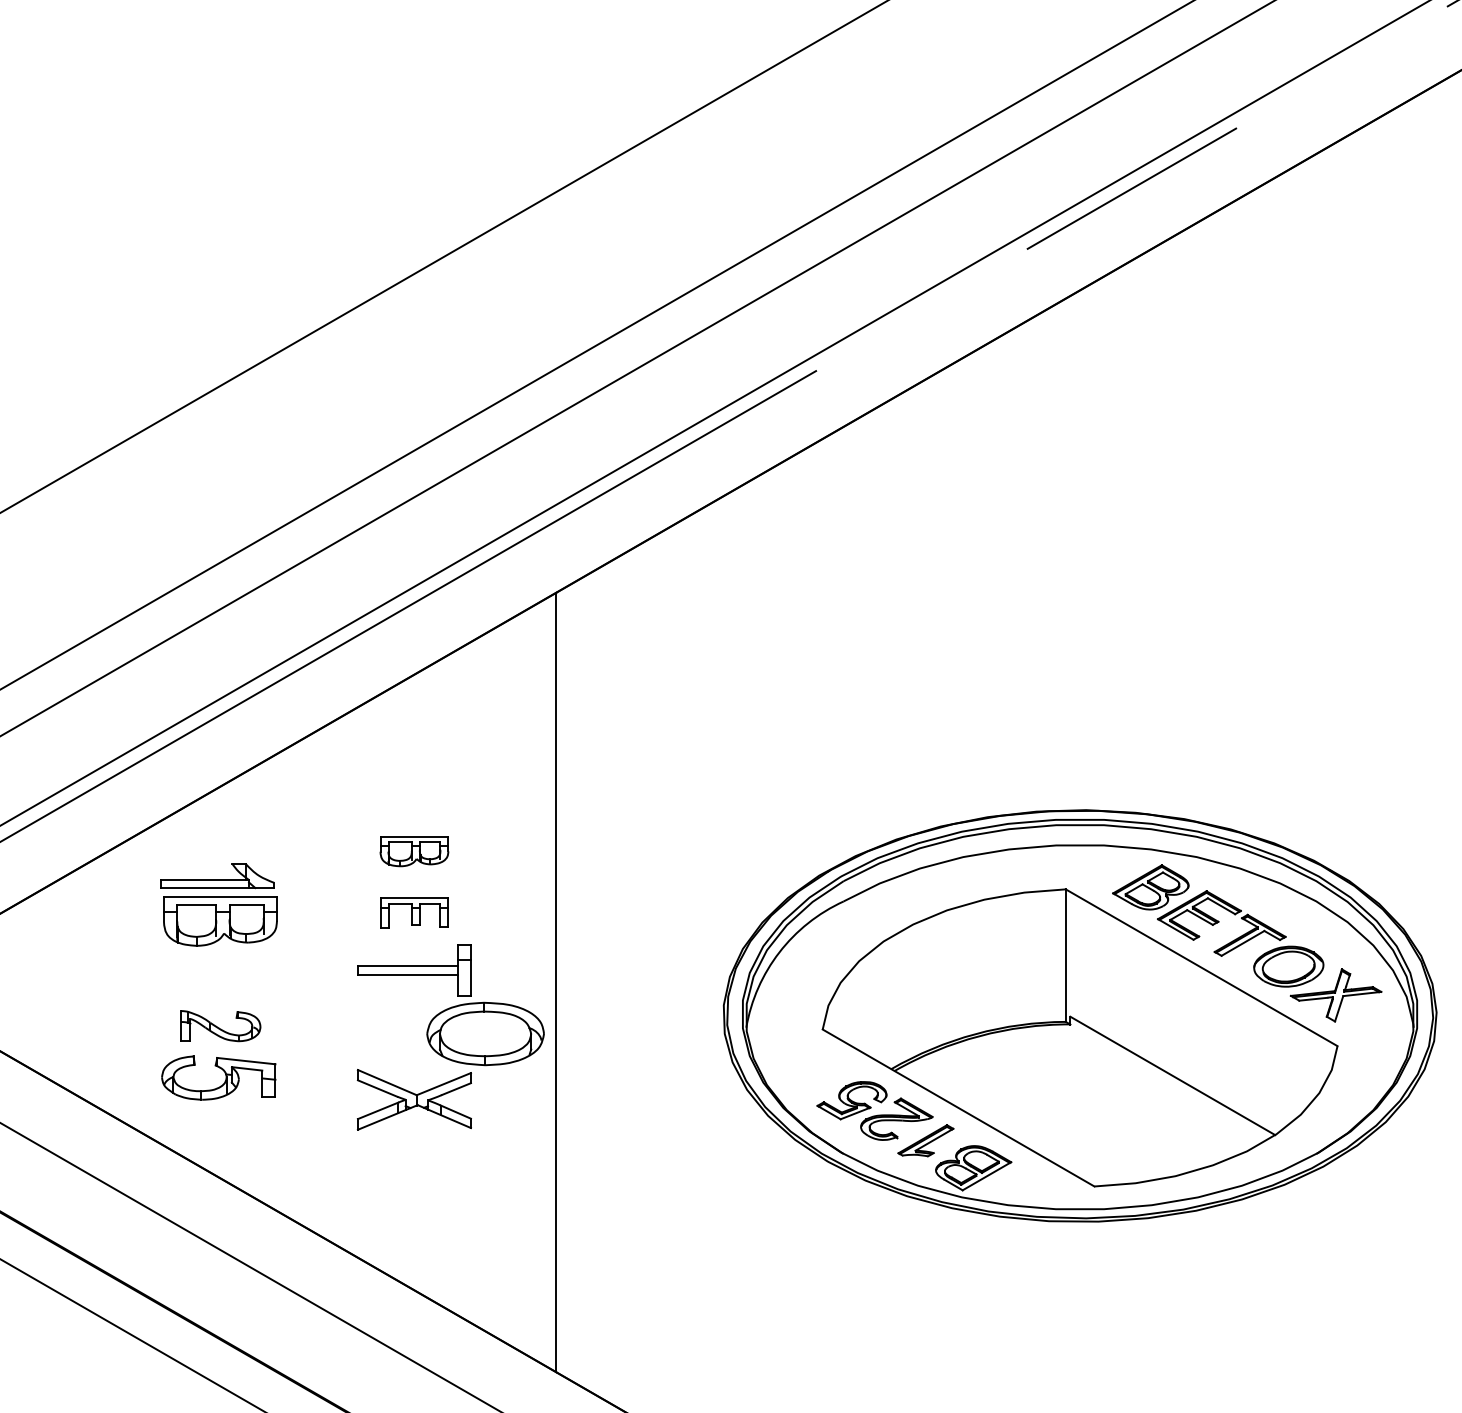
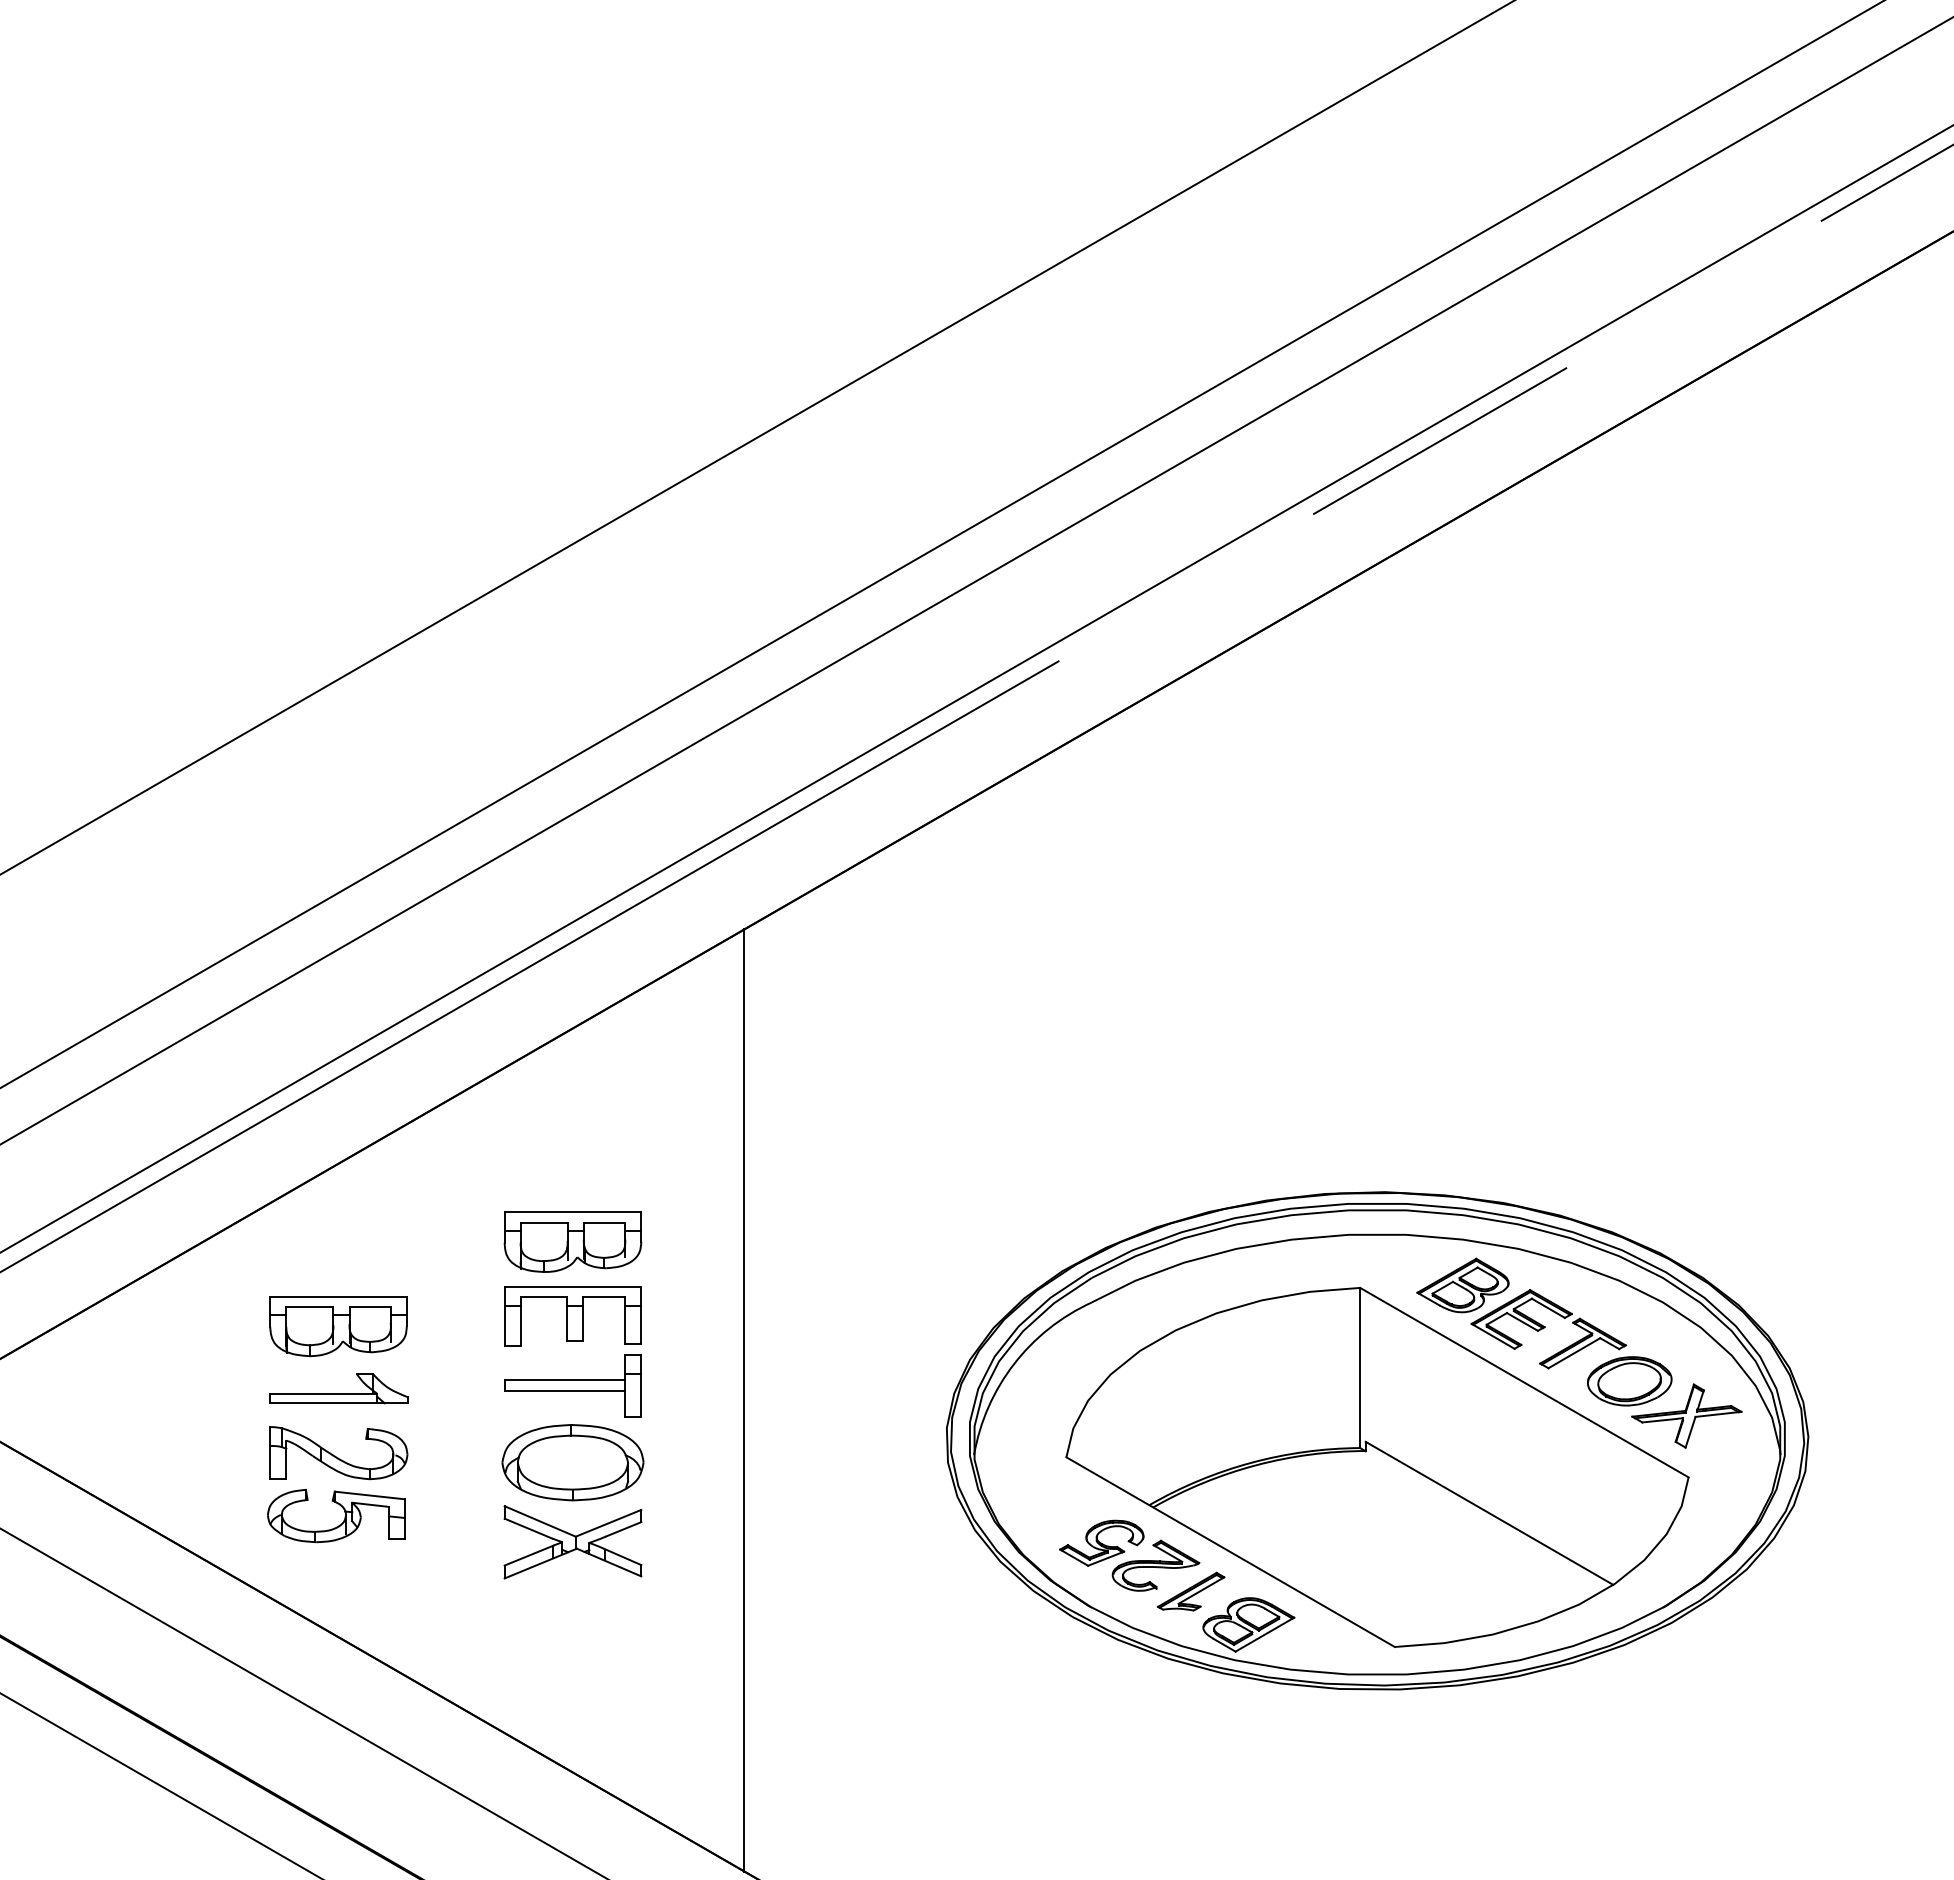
part: (414, 850) -> (572, 1241), size x1.67
part: (217, 875) -> (338, 1388), moved
part: (414, 913) -> (572, 1316), size x1.67
part: (220, 1026) -> (338, 1453), size x1.43
part: (485, 1033) -> (572, 1462), moved

